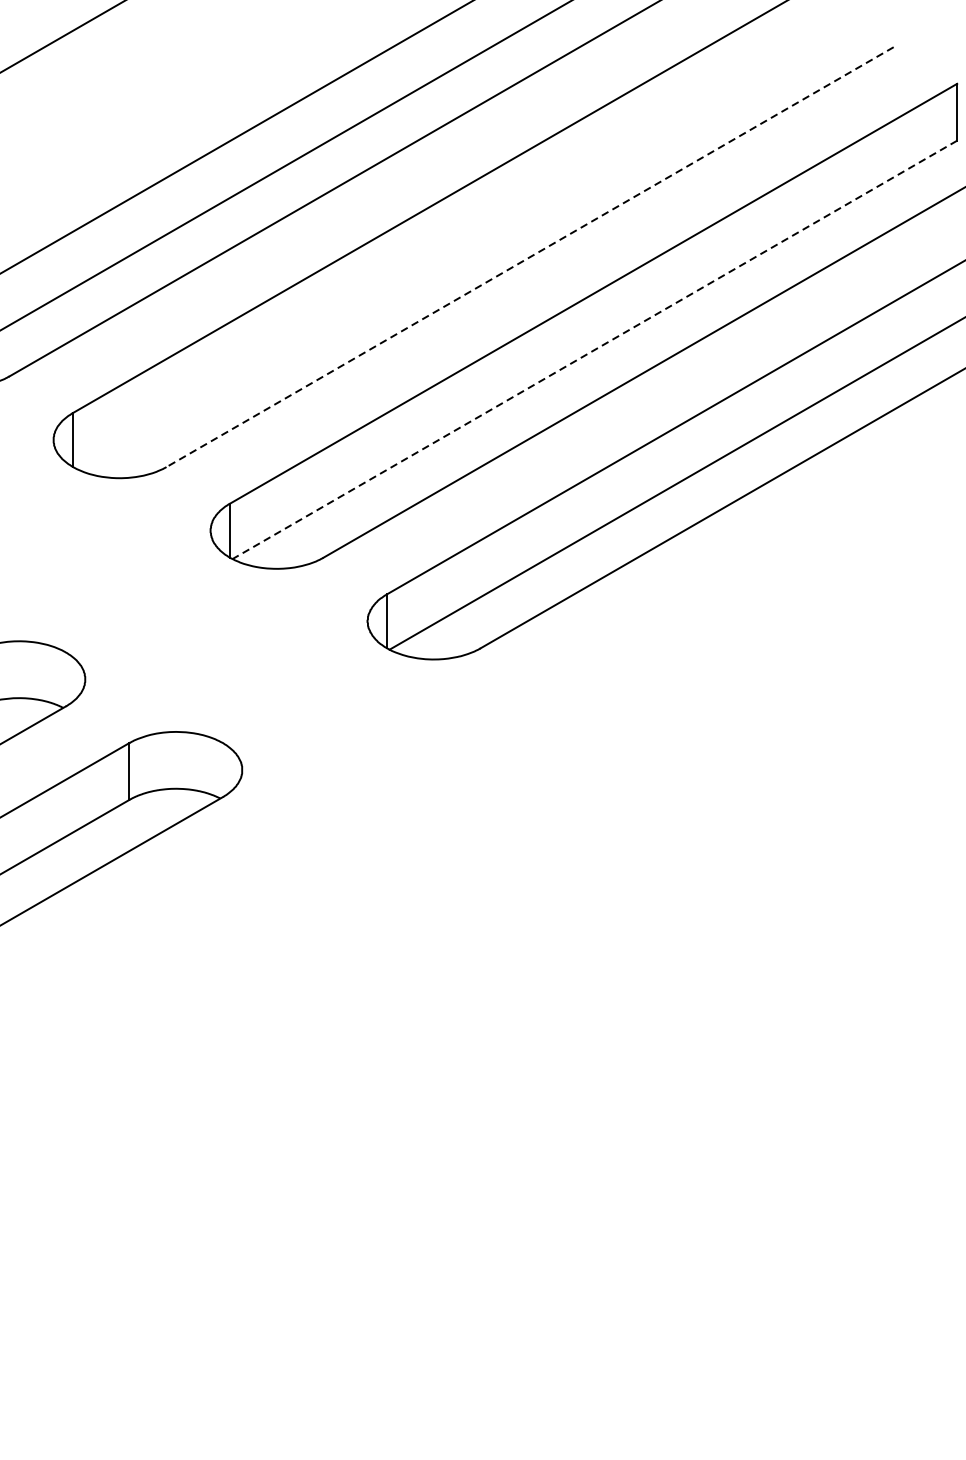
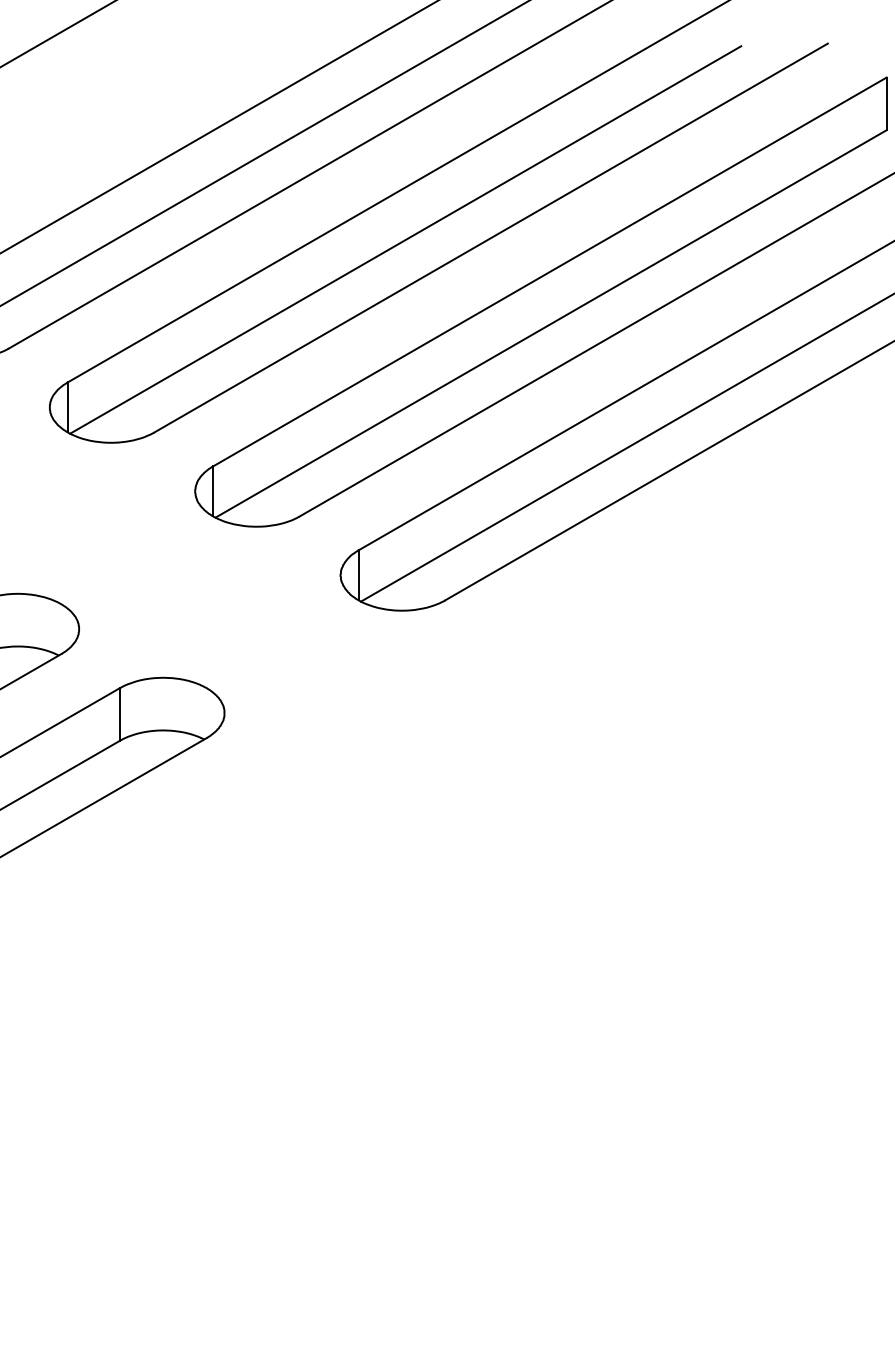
line: (530, 257) -> (491, 238), dashed -> solid
line: (437, 258) -> (405, 239), added
line: (594, 350) -> (550, 324), dashed -> solid

